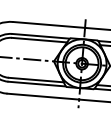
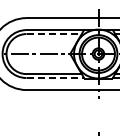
line: (39, 40) -> (54, 34), solid -> dashed
line: (37, 84) -> (55, 78), solid -> dashed

